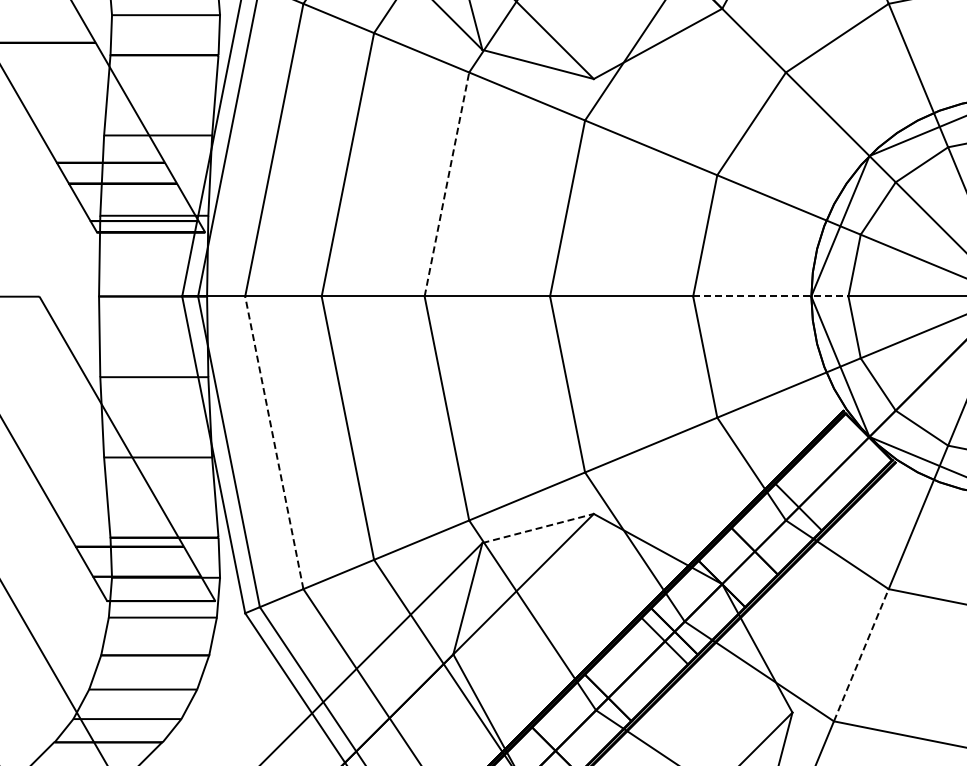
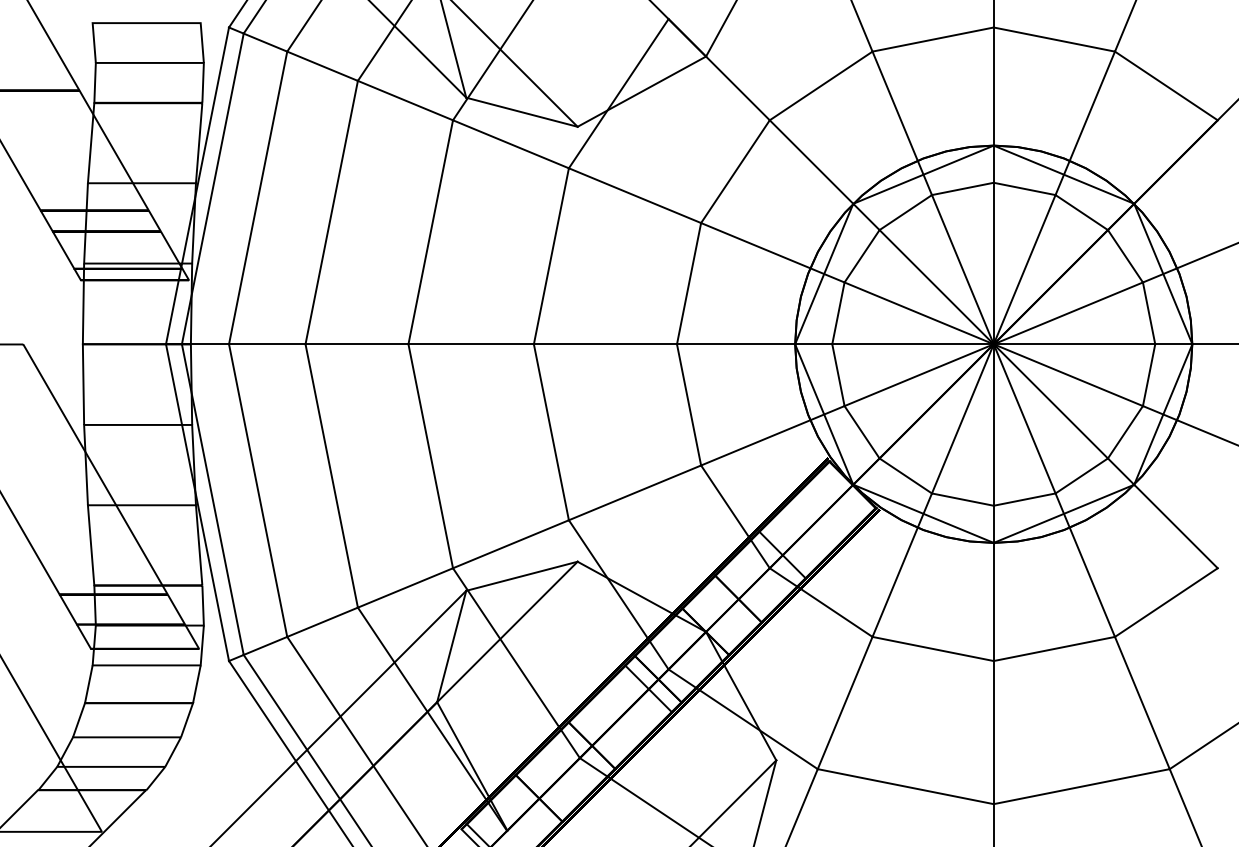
line: (446, 183) -> (430, 231), dashed -> solid
line: (770, 296) -> (754, 344), dashed -> solid
line: (274, 442) -> (258, 490), dashed -> solid
line: (537, 528) -> (521, 576), dashed -> solid
line: (861, 655) -> (845, 703), dashed -> solid

